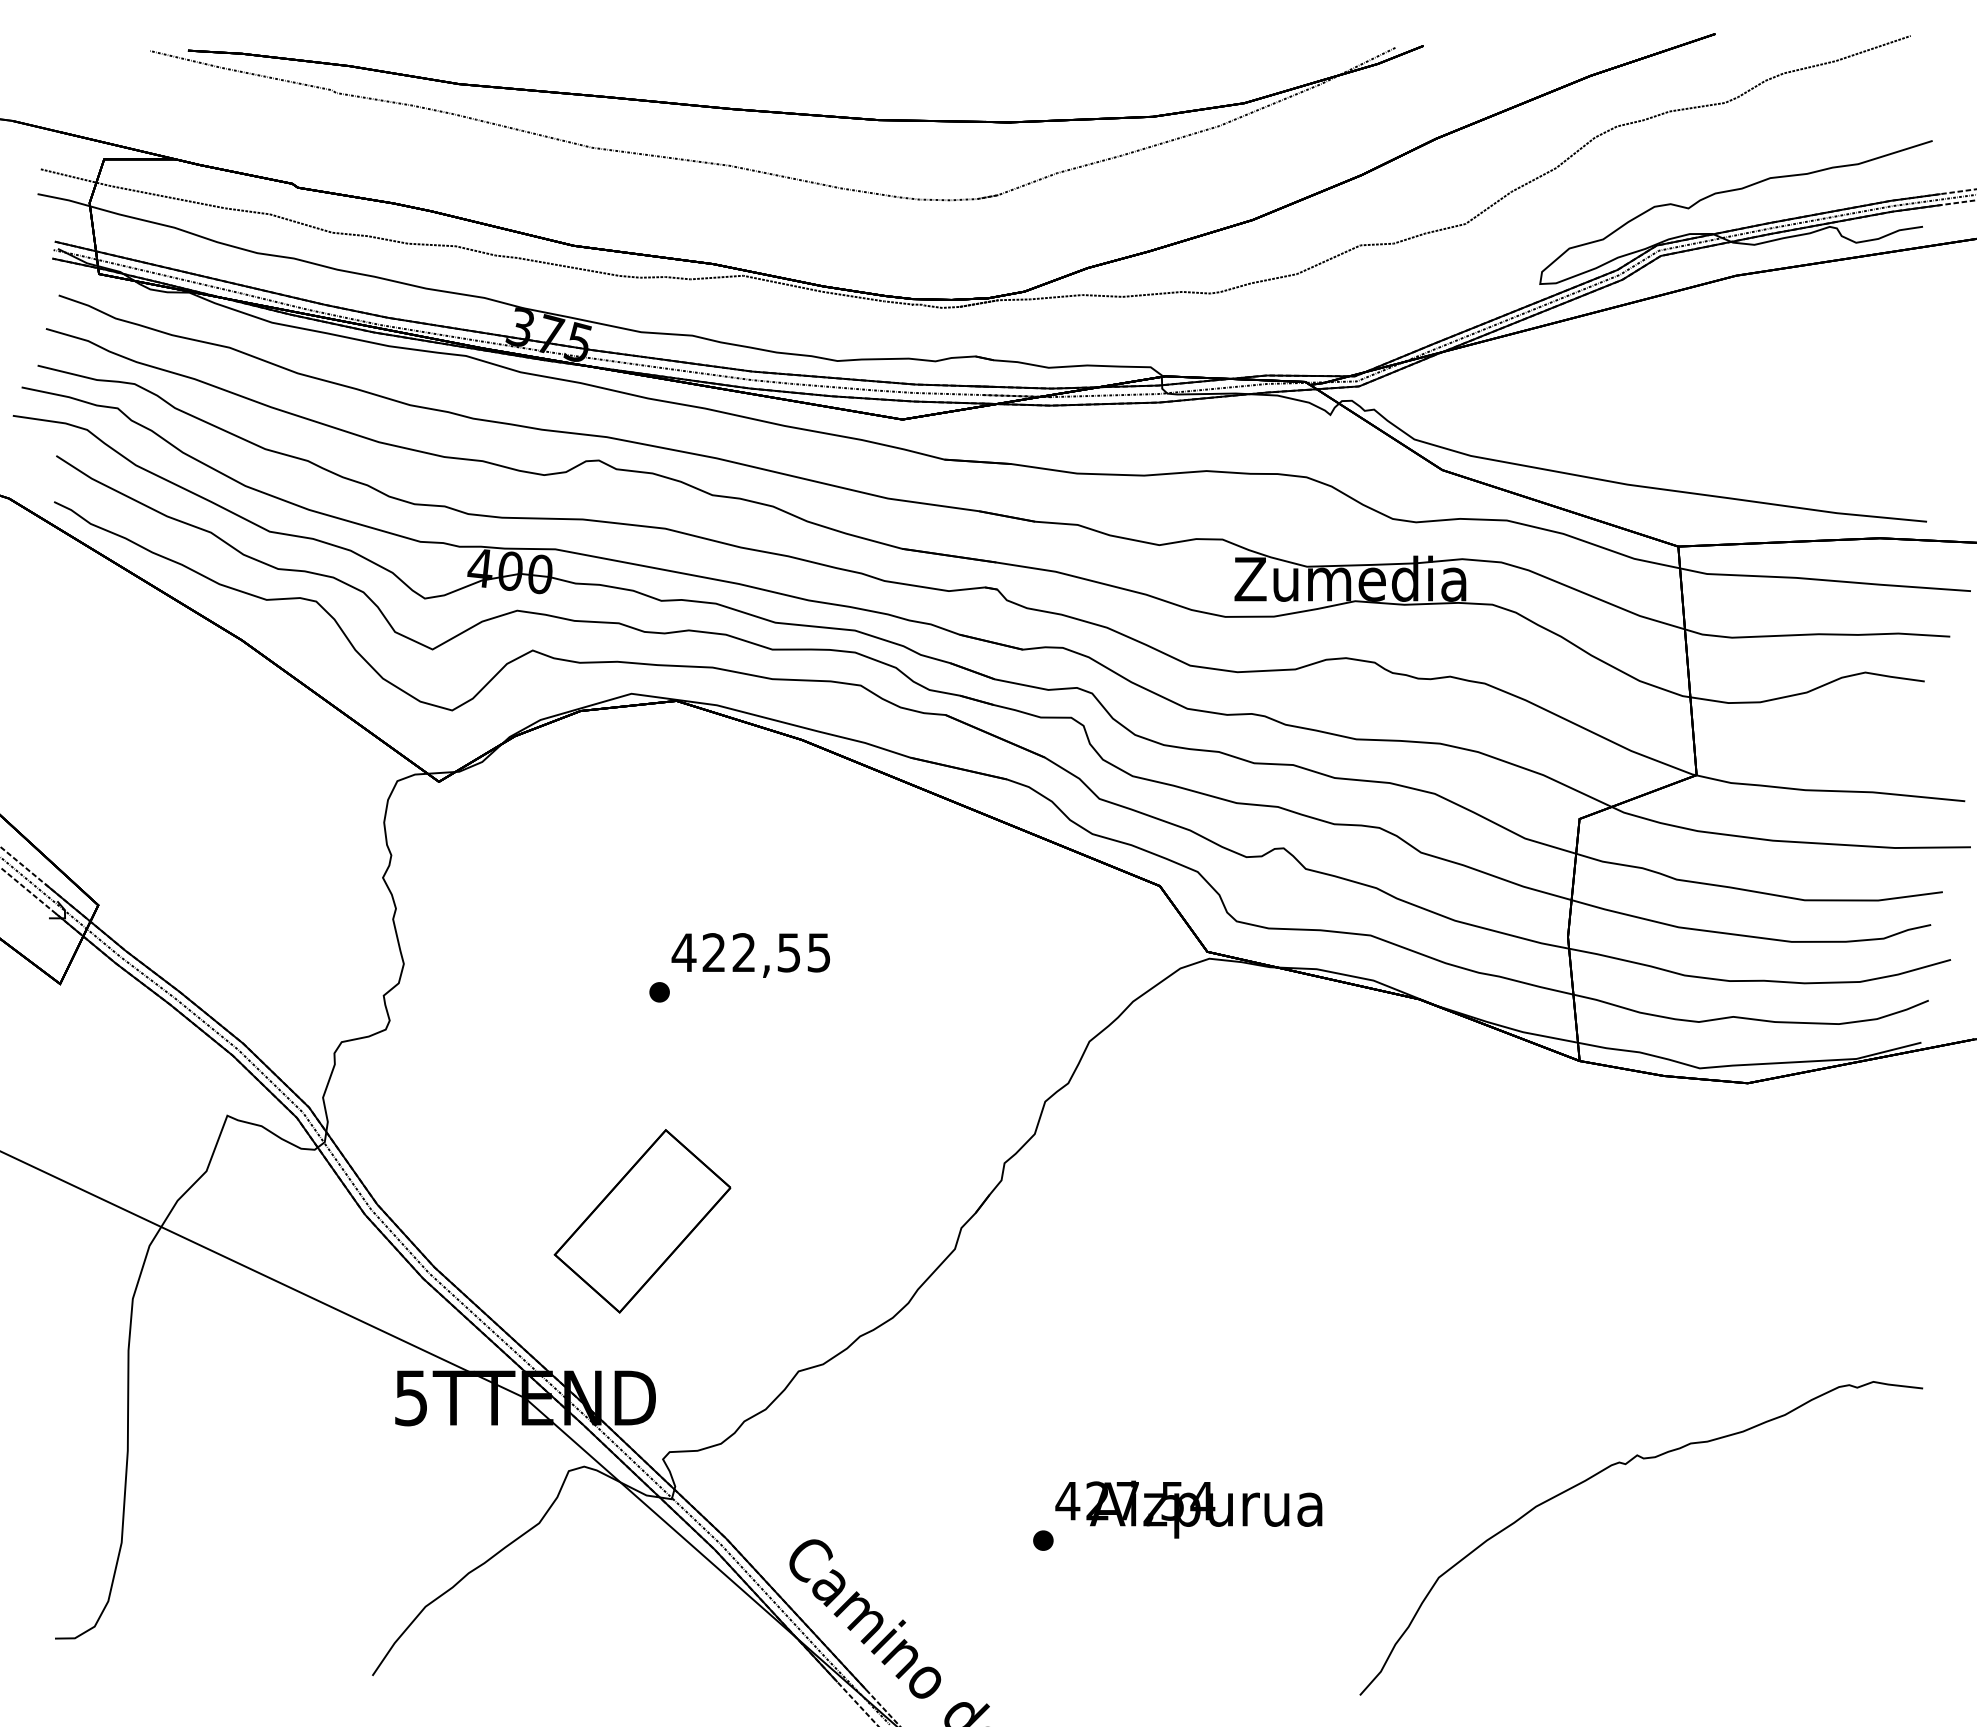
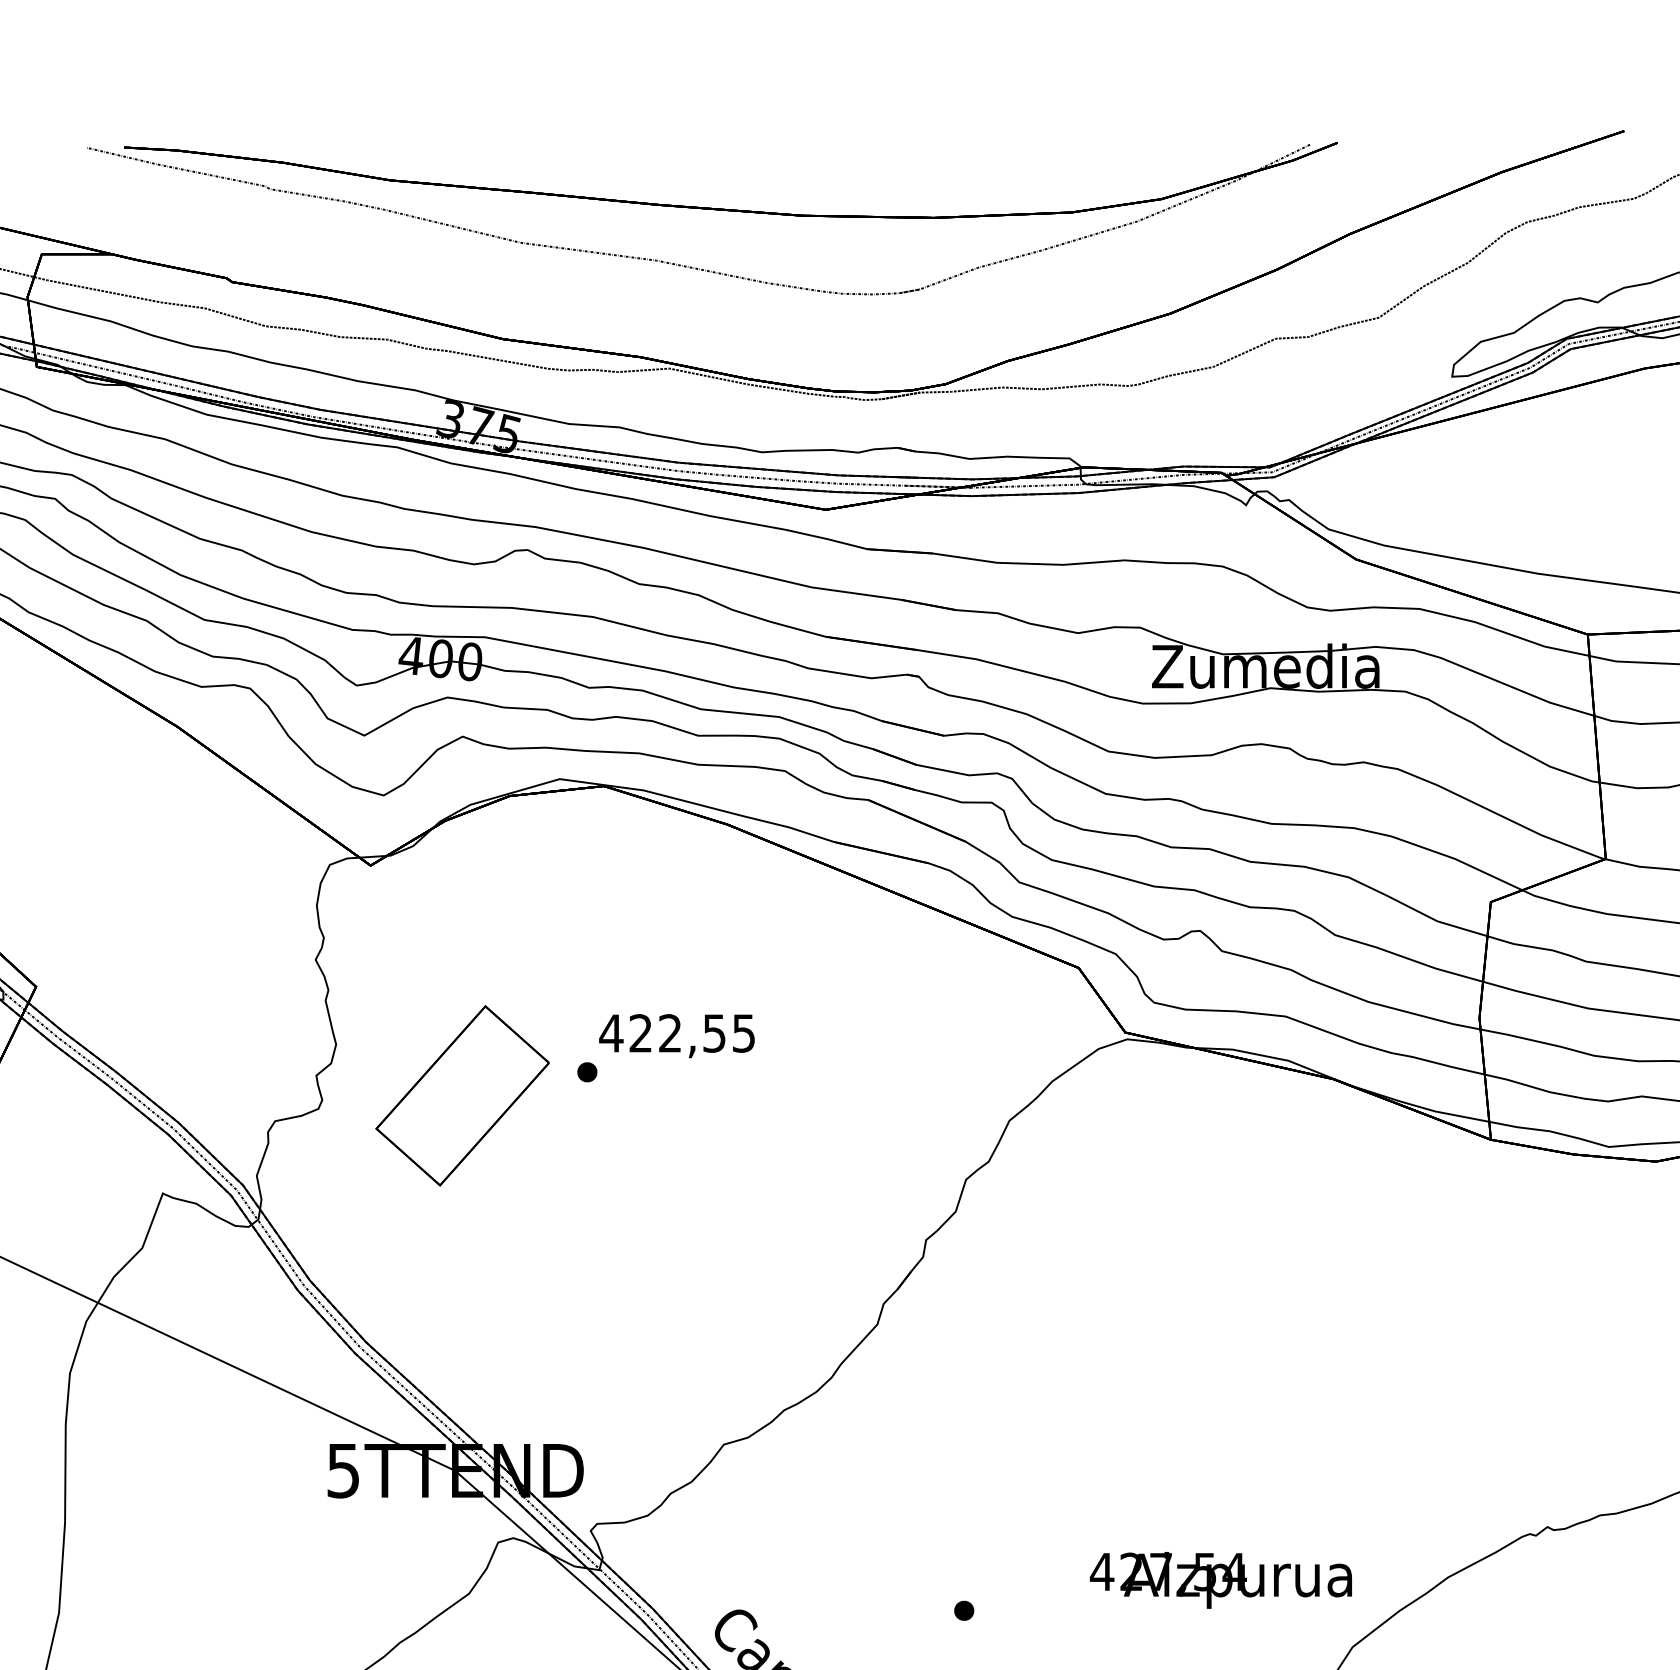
part: (642, 1221) -> (462, 1096), moved
text: (1188, 1509) -> (1220, 1580), moved

